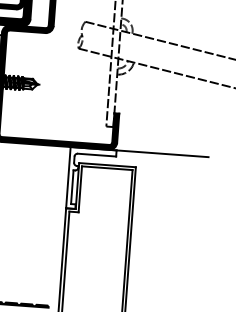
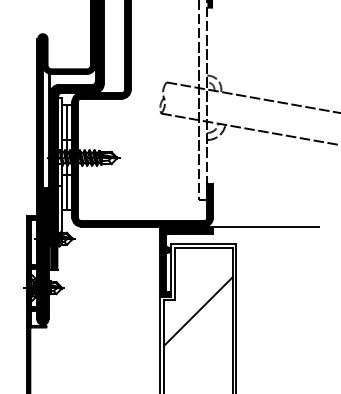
fill: (91, 179) -> (186, 261), added
line: (98, 223) -> (198, 311), added

